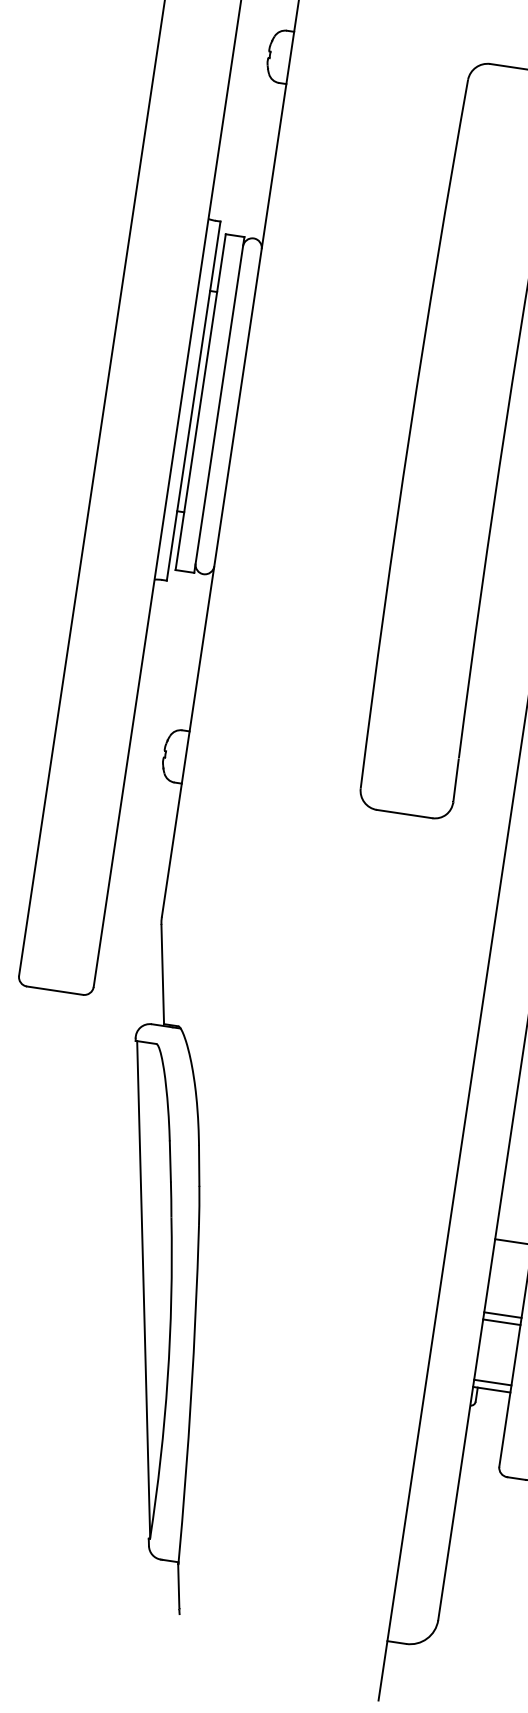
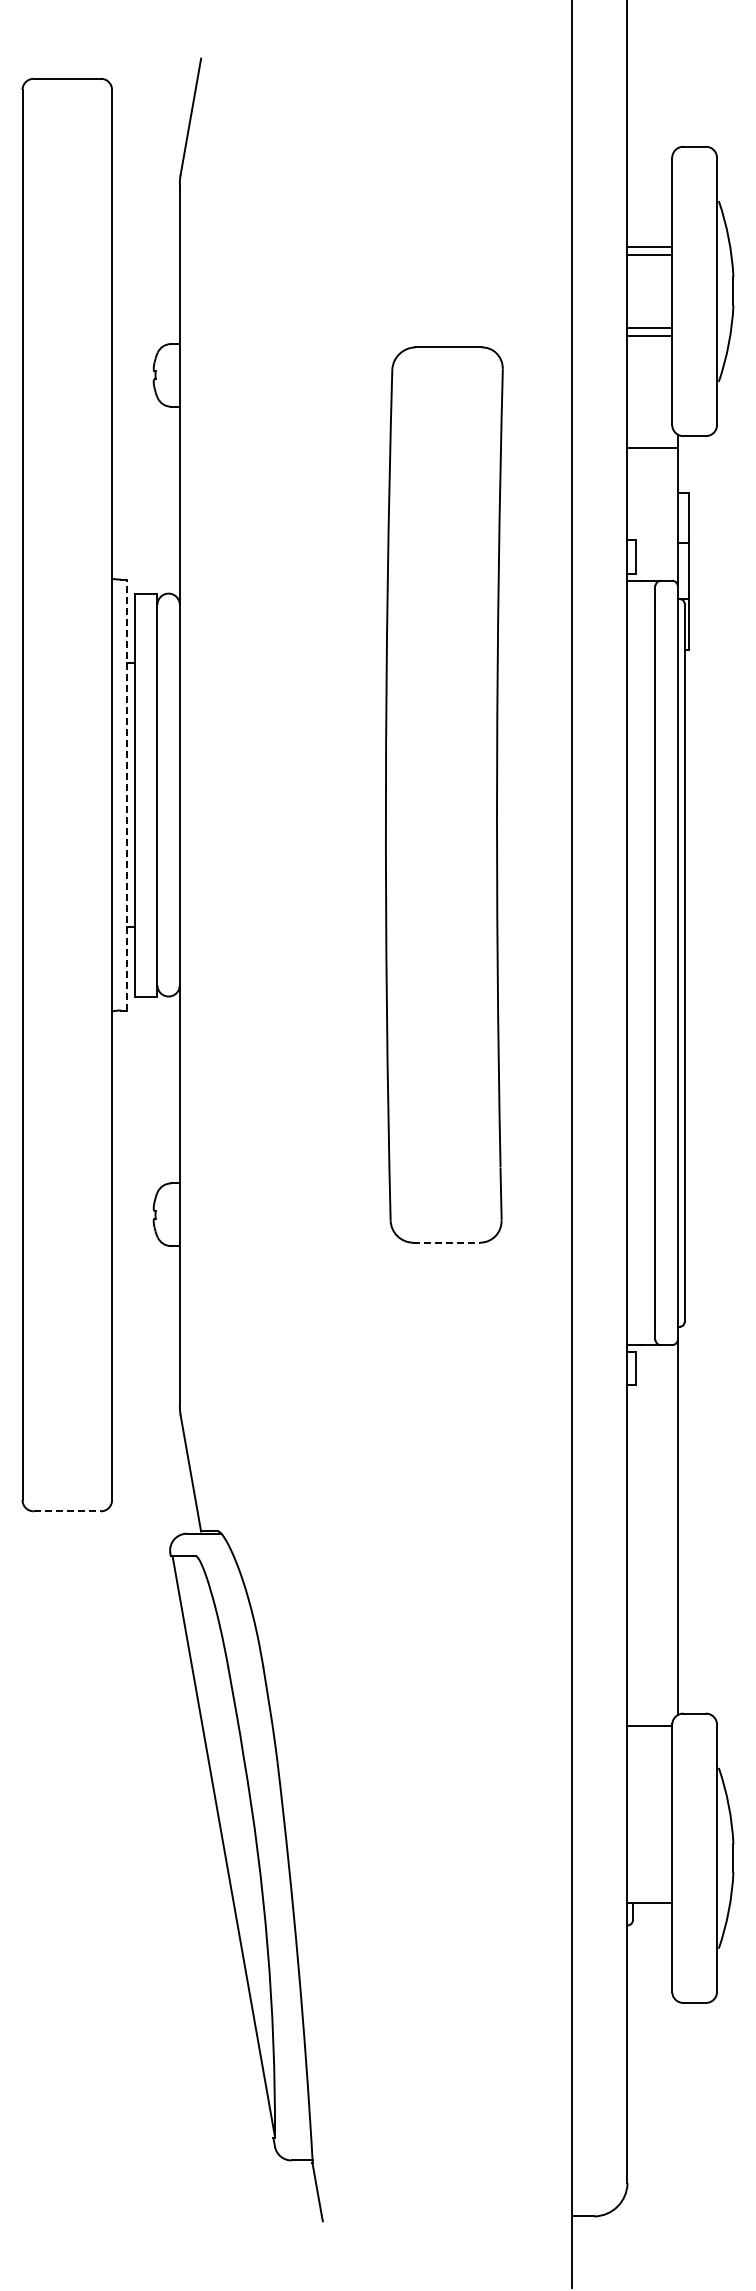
line: (193, 400) -> (126, 794), solid -> dashed
line: (405, 813) -> (447, 1242), solid -> dashed
line: (55, 990) -> (67, 1511), solid -> dashed
line: (502, 1315) -> (649, 1813), removed
line: (501, 1322) -> (649, 1822), removed
line: (492, 1382) -> (649, 1894), removed

